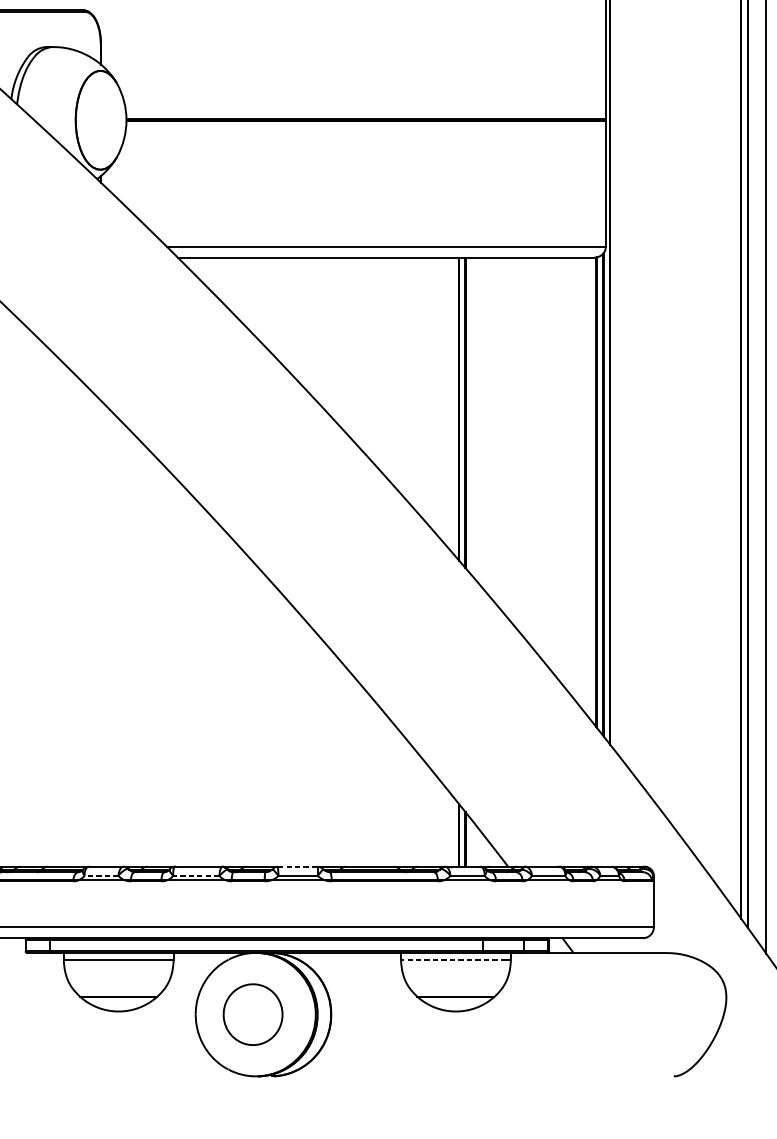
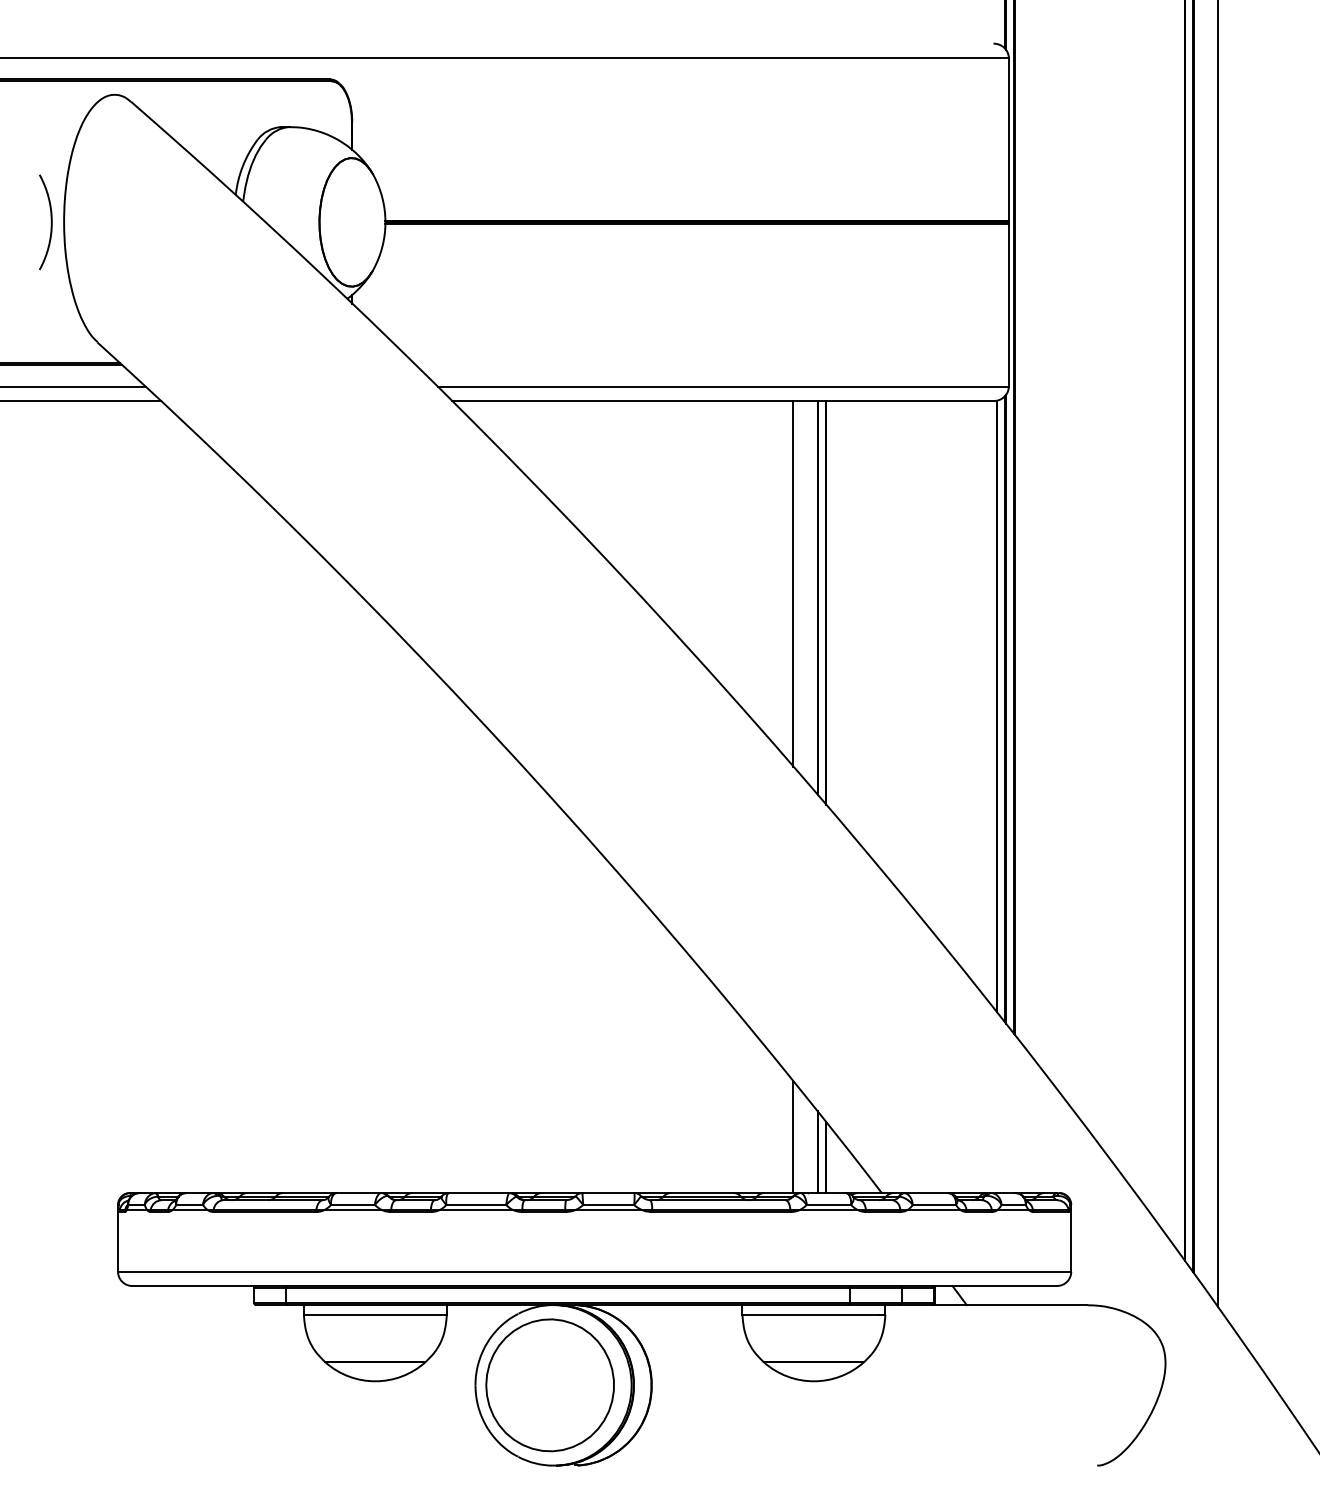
line: (440, 398) -> (793, 583), added
line: (440, 824) -> (793, 1137), added
line: (298, 867) -> (608, 1193), dashed -> solid
line: (101, 875) -> (353, 1204), dashed -> solid
line: (196, 875) -> (476, 1204), dashed -> solid
line: (453, 960) -> (810, 1314), dashed -> solid
part: (252, 1014) -> (549, 1385), size x1.67

